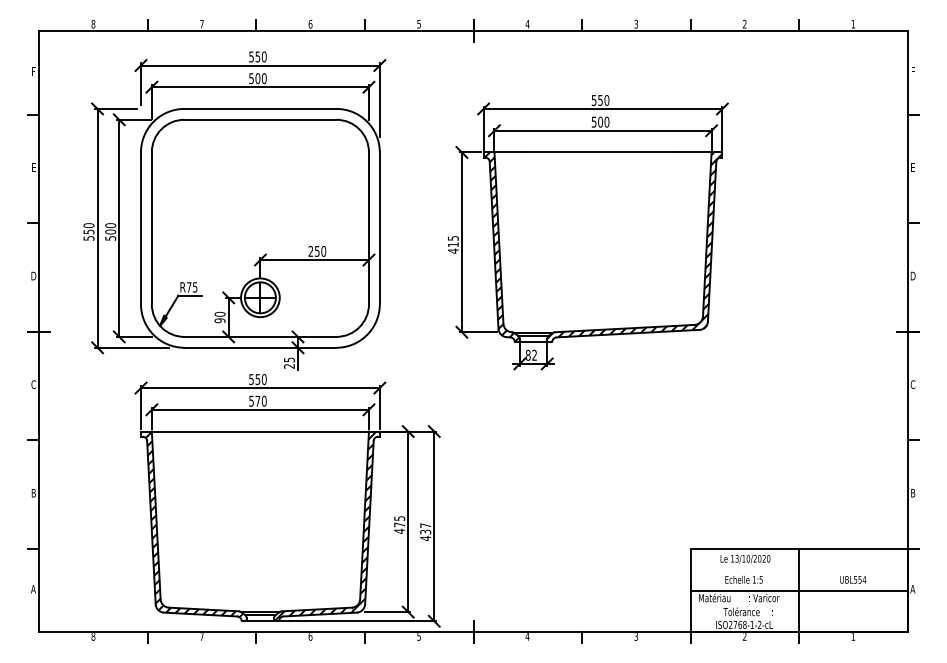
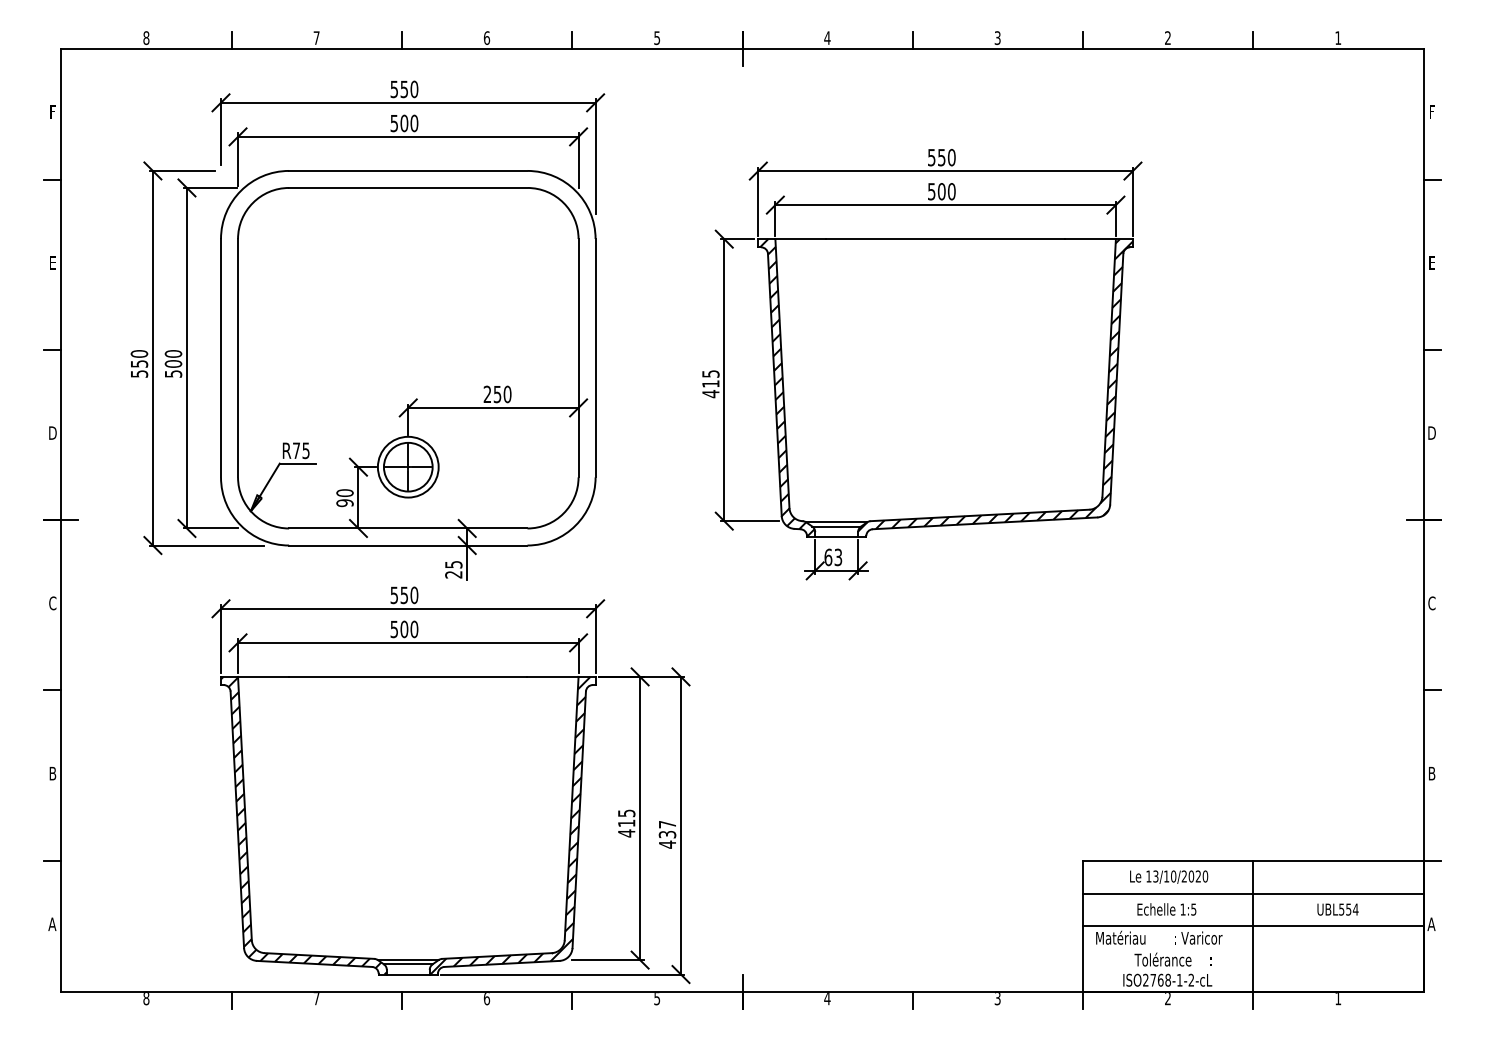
text: (530, 354) -> (831, 556), 82 -> 63
text: (257, 400) -> (403, 628), 570 -> 500
text: (399, 524) -> (626, 822), 475 -> 415
line: (798, 569) -> (1252, 893), added

